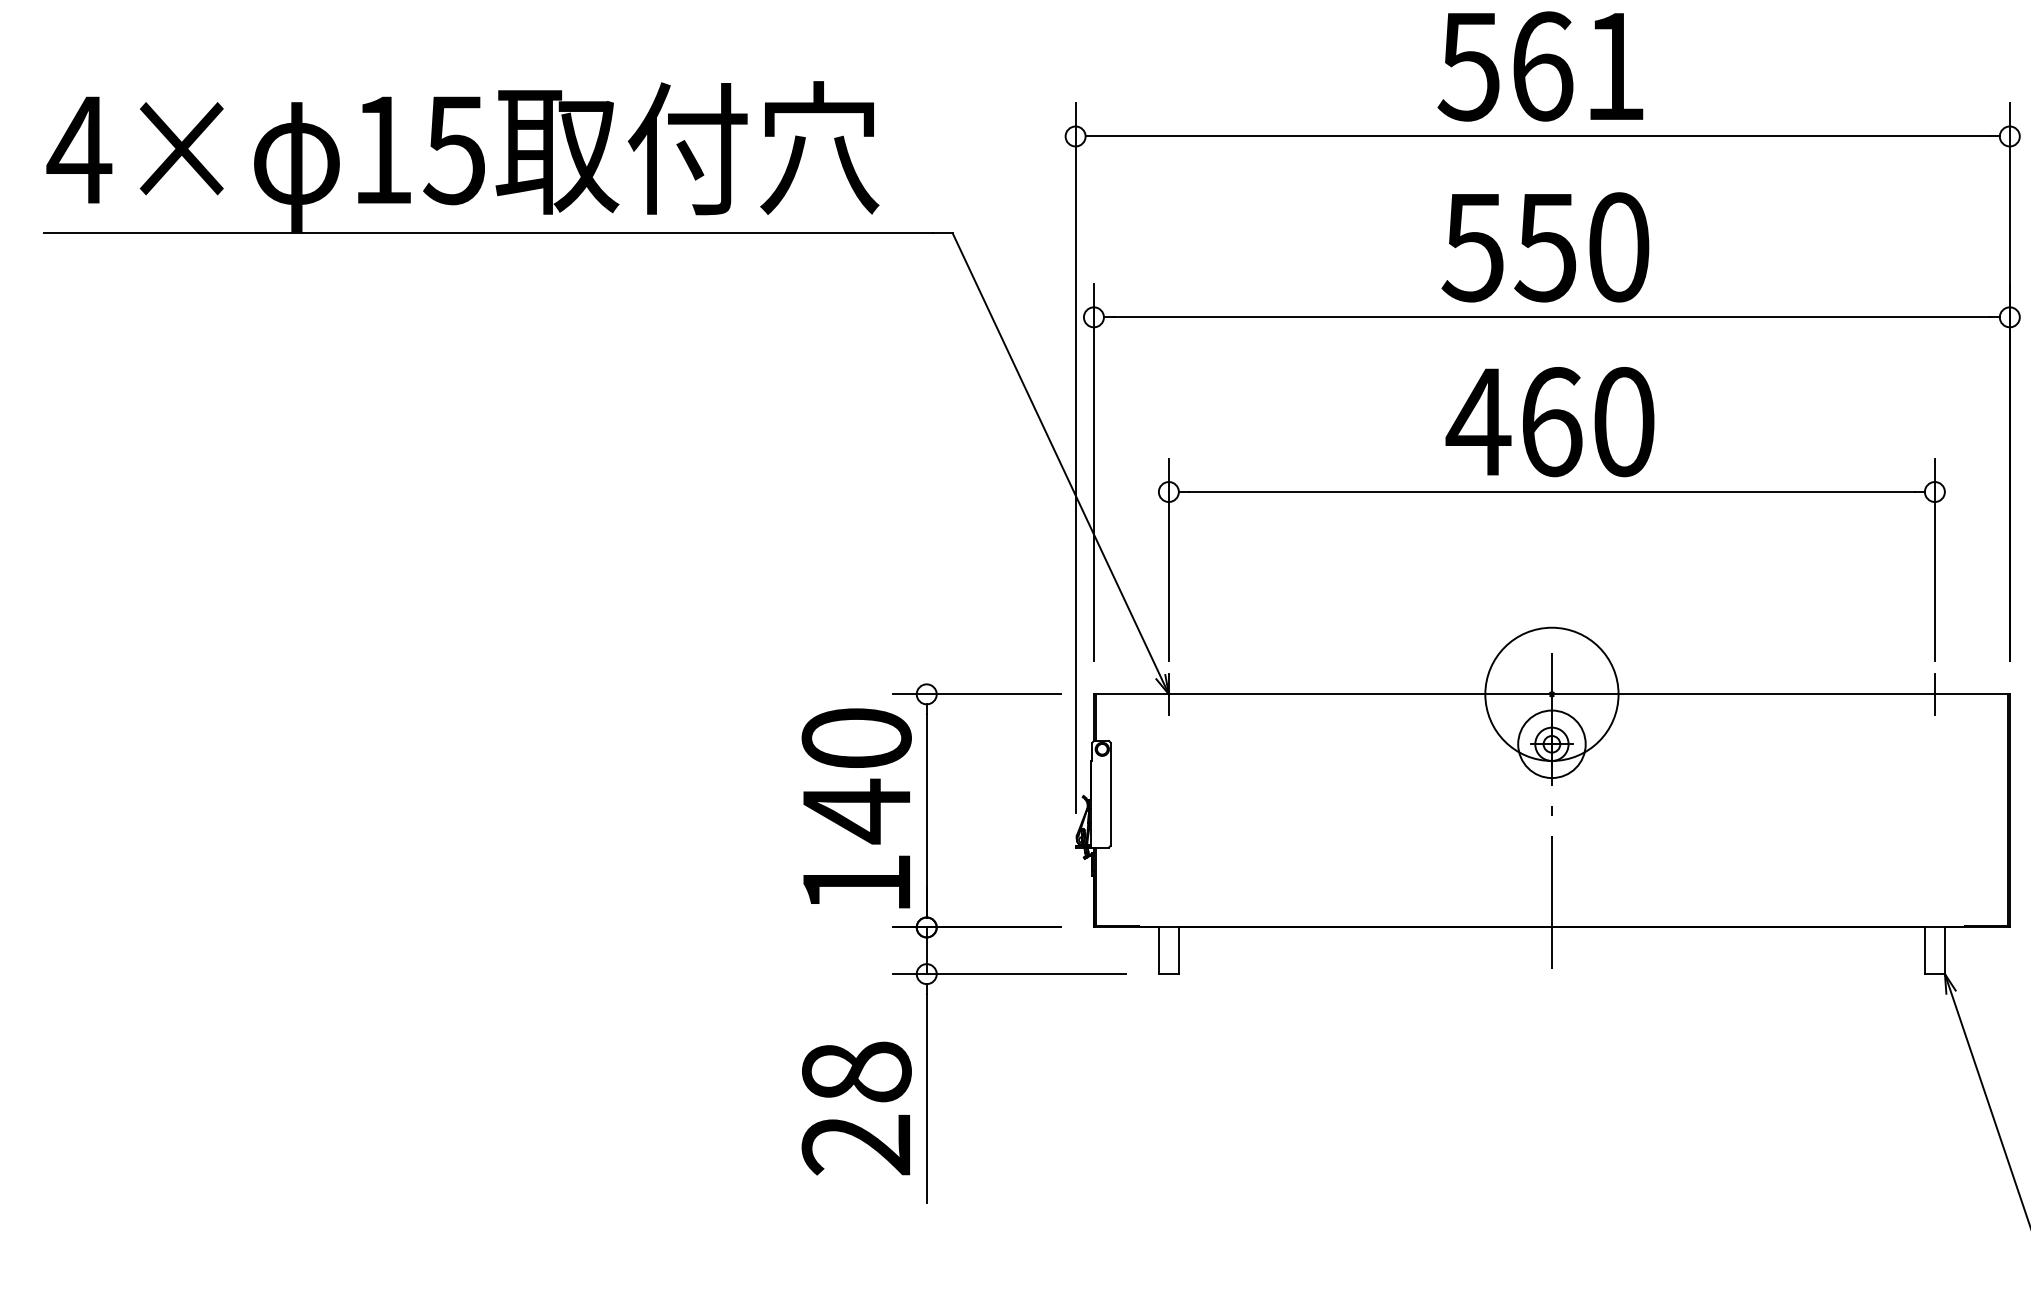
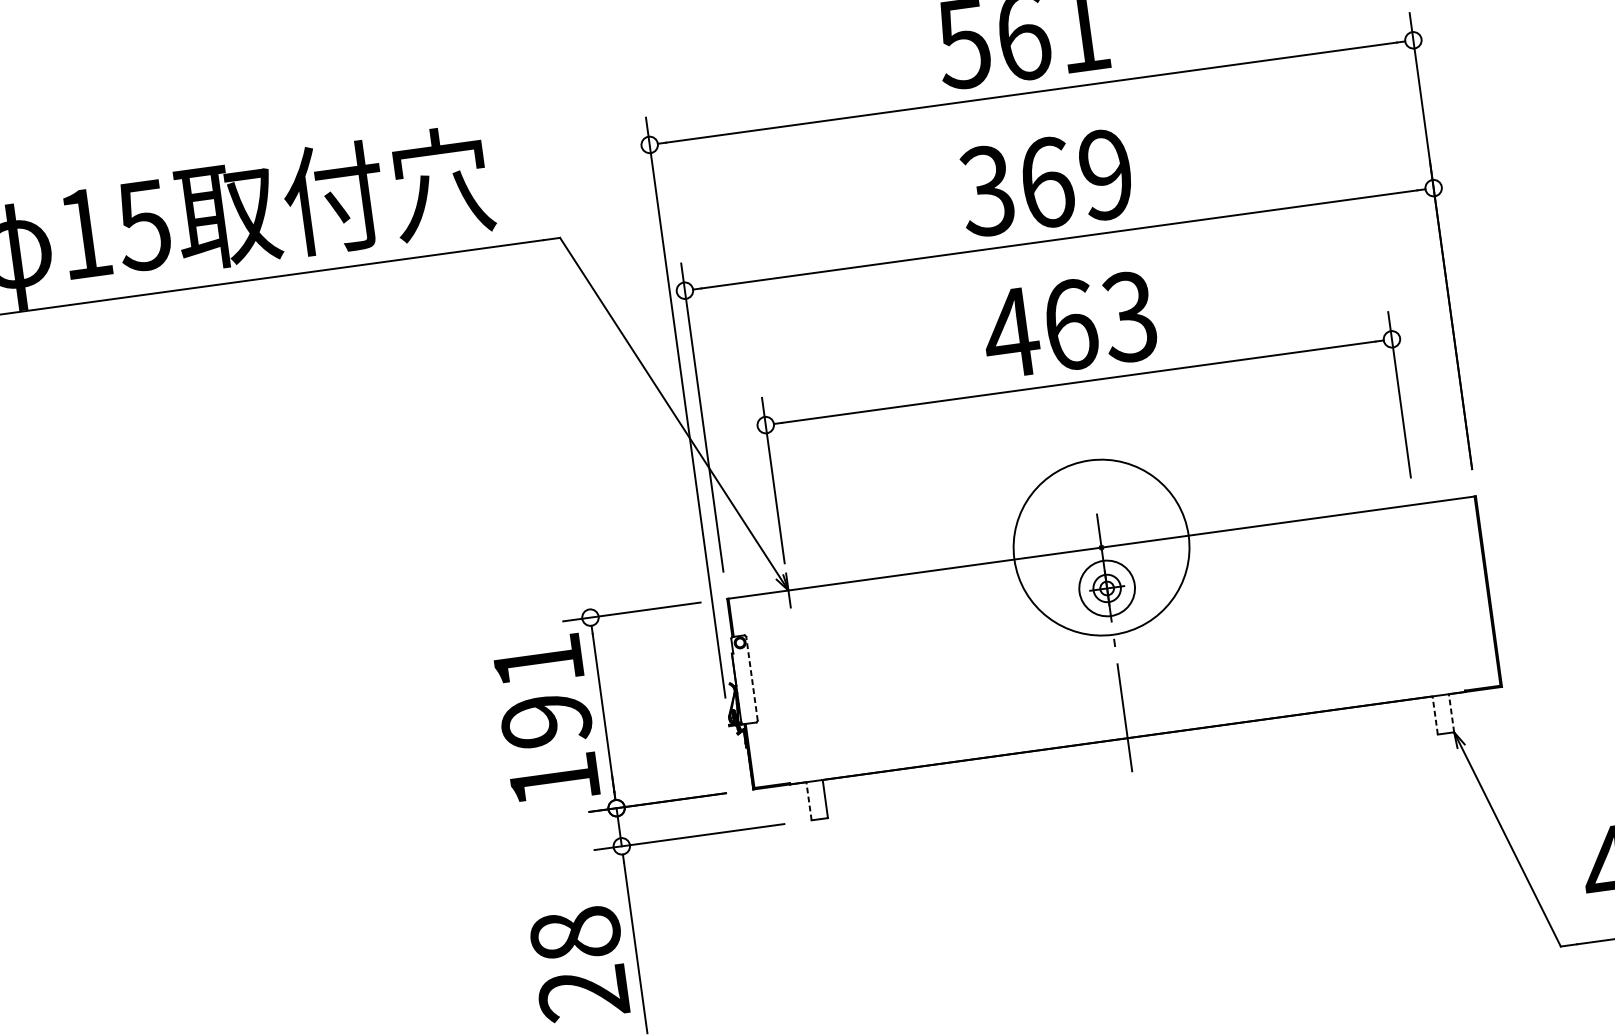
text: (1545, 247) -> (1046, 183), 550 -> 369
text: (1623, 422) -> (1129, 317), 460 -> 463
circle: (1551, 693) -> (1101, 546), size x1.6
line: (1934, 694) -> (1414, 504), removed
text: (856, 776) -> (542, 692), 140 -> 191
line: (1110, 794) -> (751, 678), solid -> dashed
line: (1158, 950) -> (808, 801), solid -> dashed
line: (1924, 950) -> (1434, 715), solid -> dashed
line: (1944, 950) -> (1451, 713), solid -> dashed

